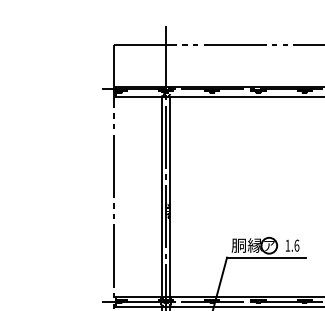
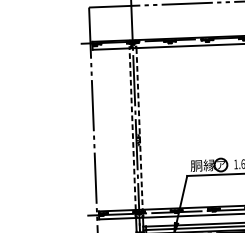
line: (161, 197) -> (132, 129), solid -> dashed
line: (170, 197) -> (139, 129), solid -> dashed

